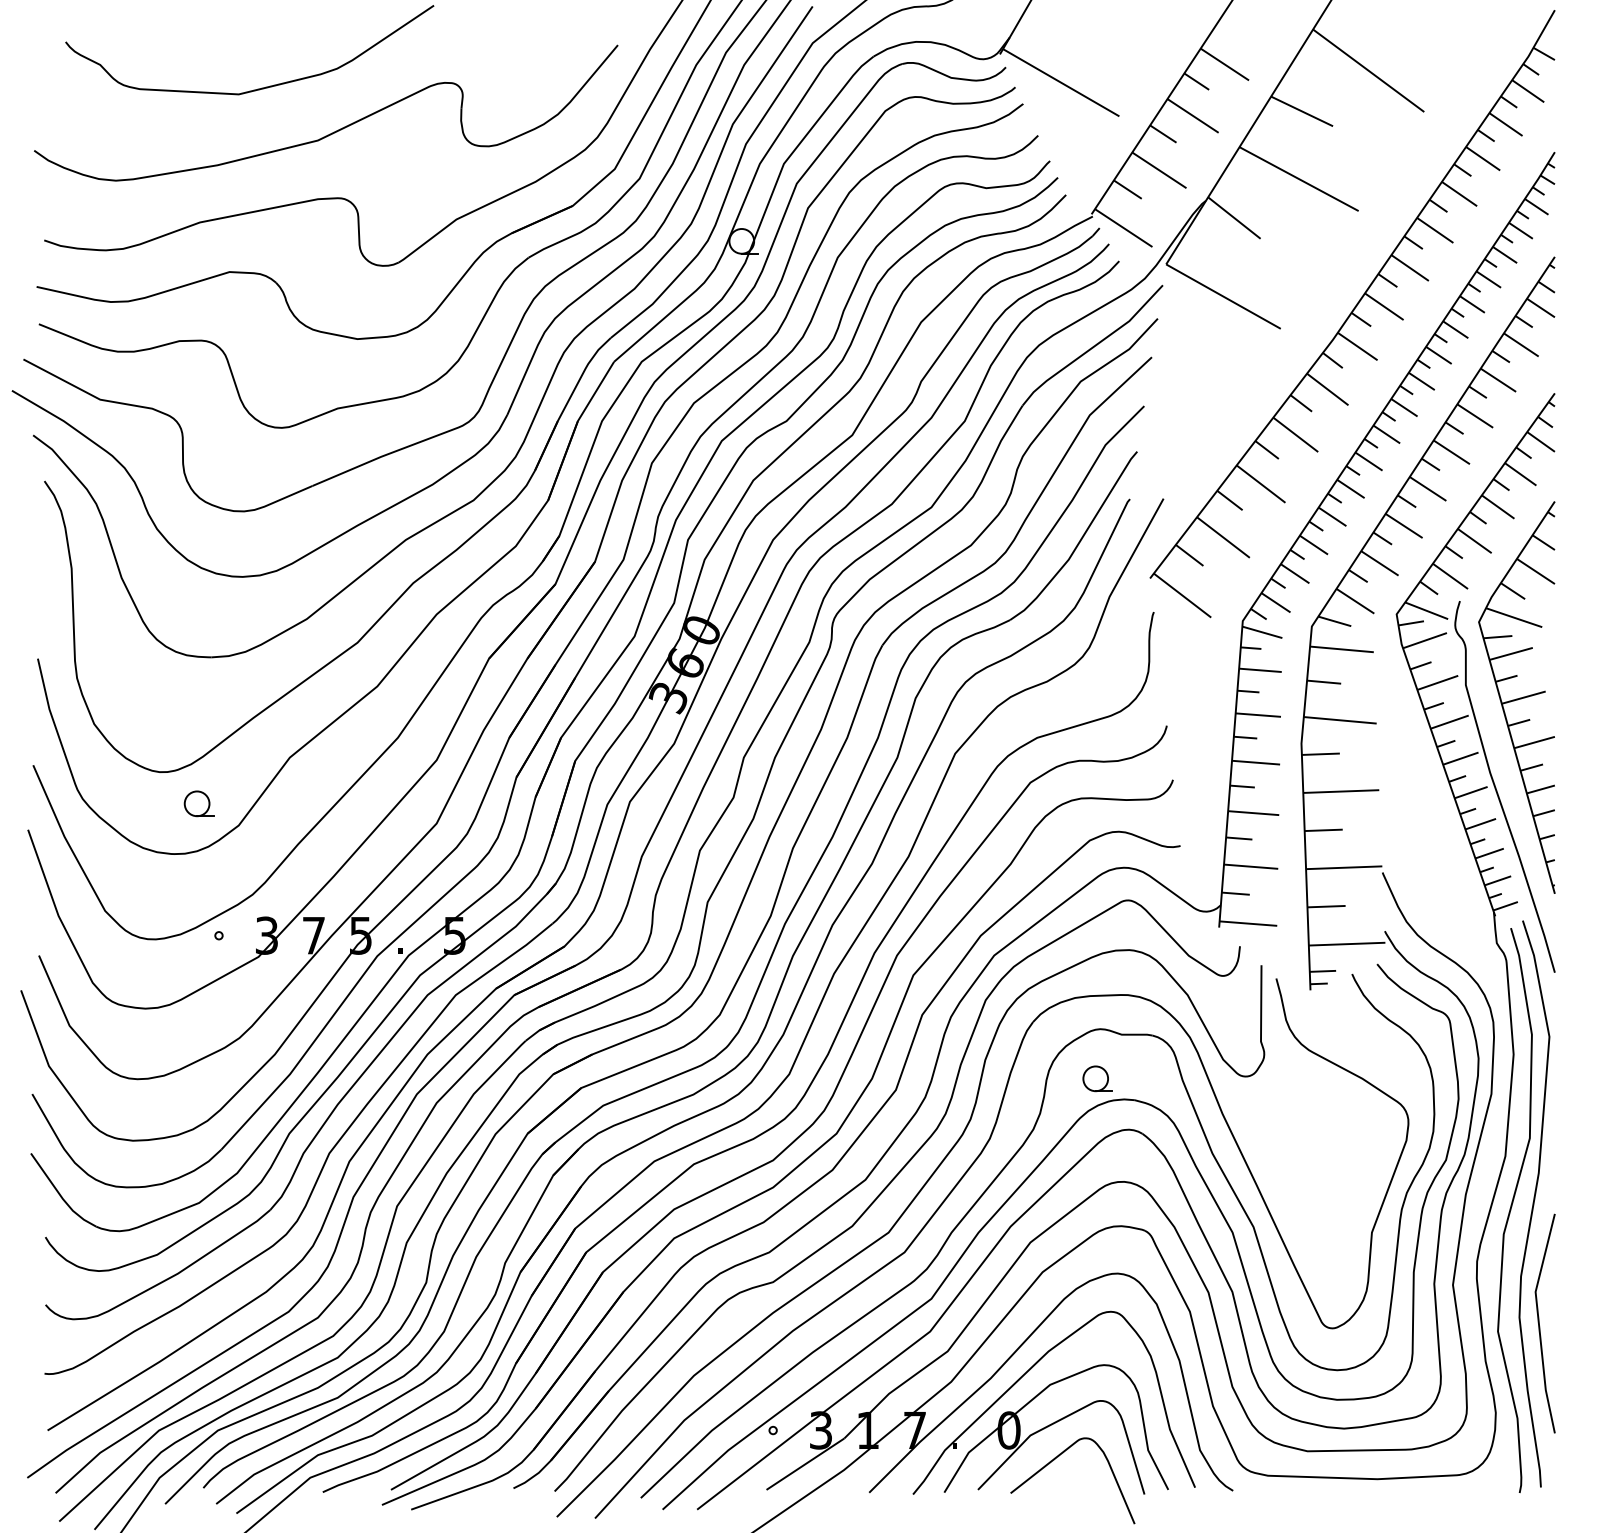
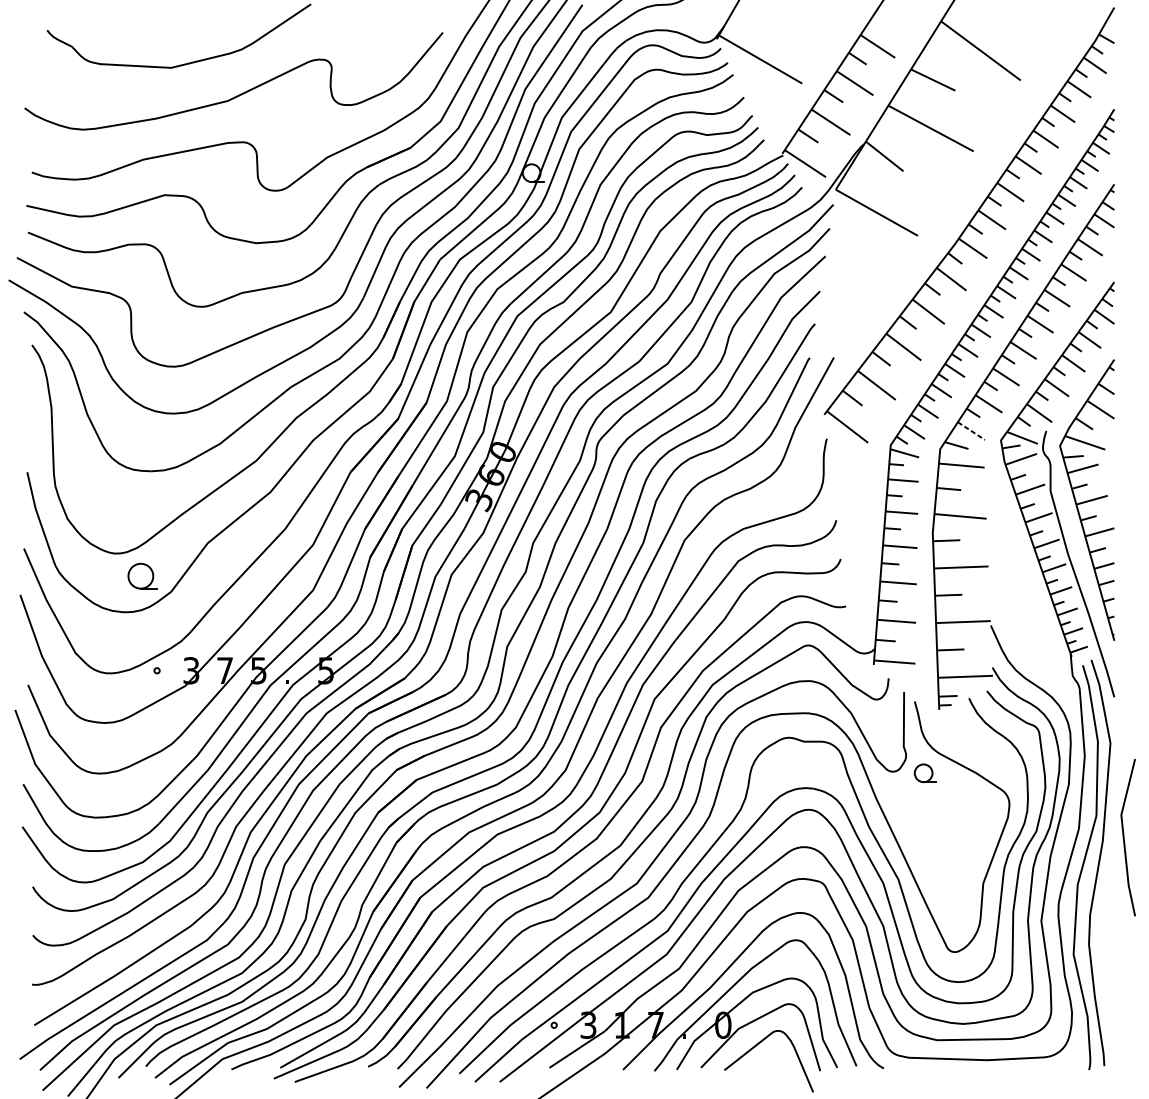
line: (1355, 601) -> (971, 431), solid -> dashed
part: (198, 803) -> (142, 576), size x1.4
part: (1097, 1078) -> (924, 773), moved
line: (1539, 1323) -> (1124, 837), moved

